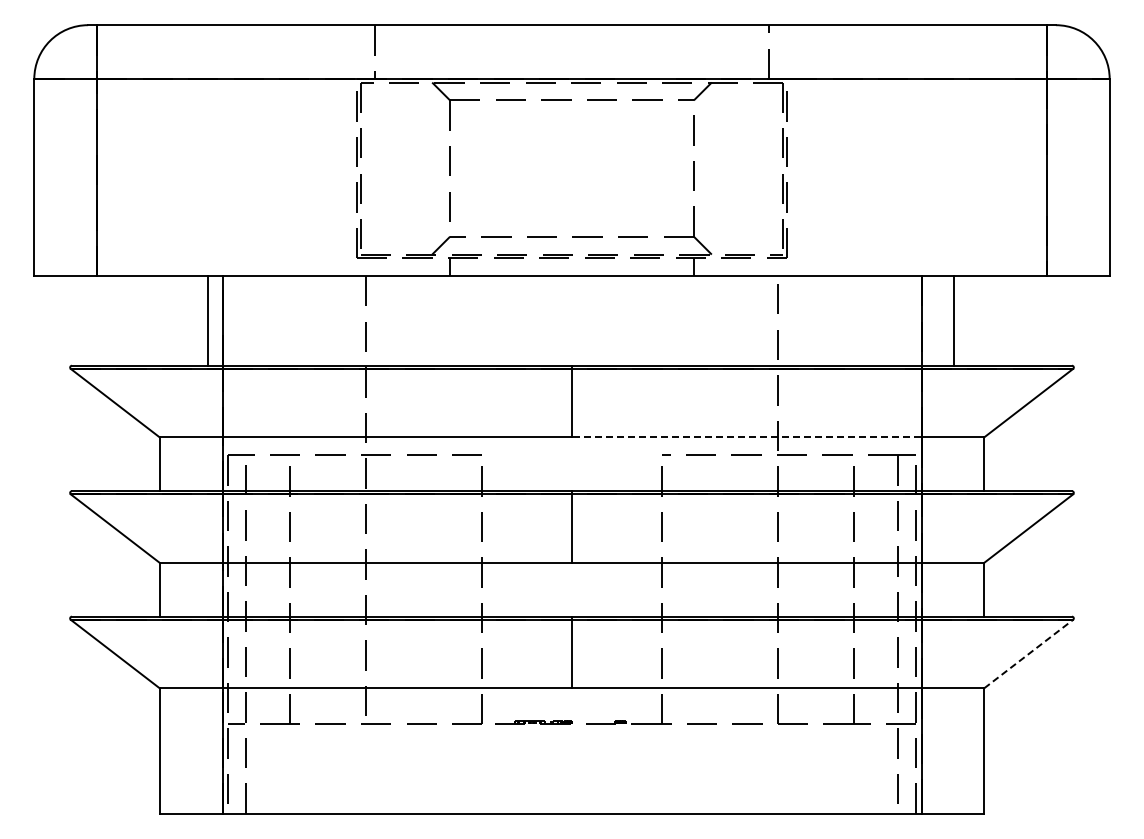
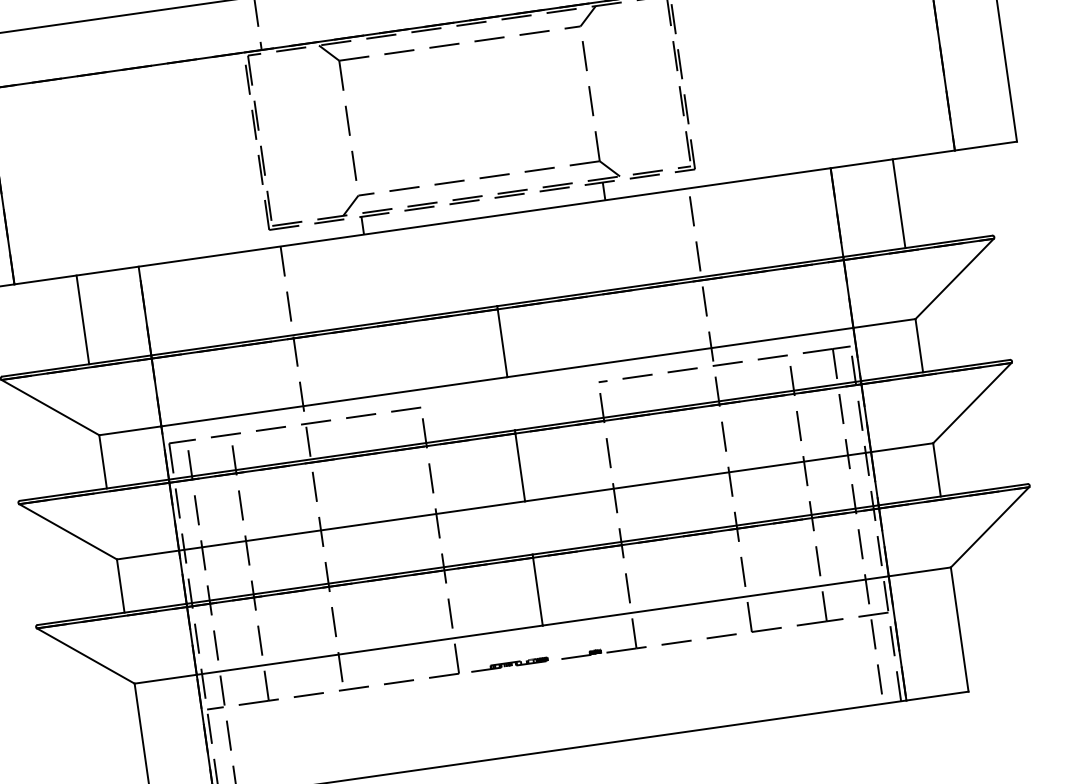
line: (207, 320) -> (82, 319), moved
line: (954, 320) -> (899, 203), moved
line: (746, 437) -> (680, 352), dashed -> solid
line: (1029, 653) -> (990, 526), dashed -> solid

